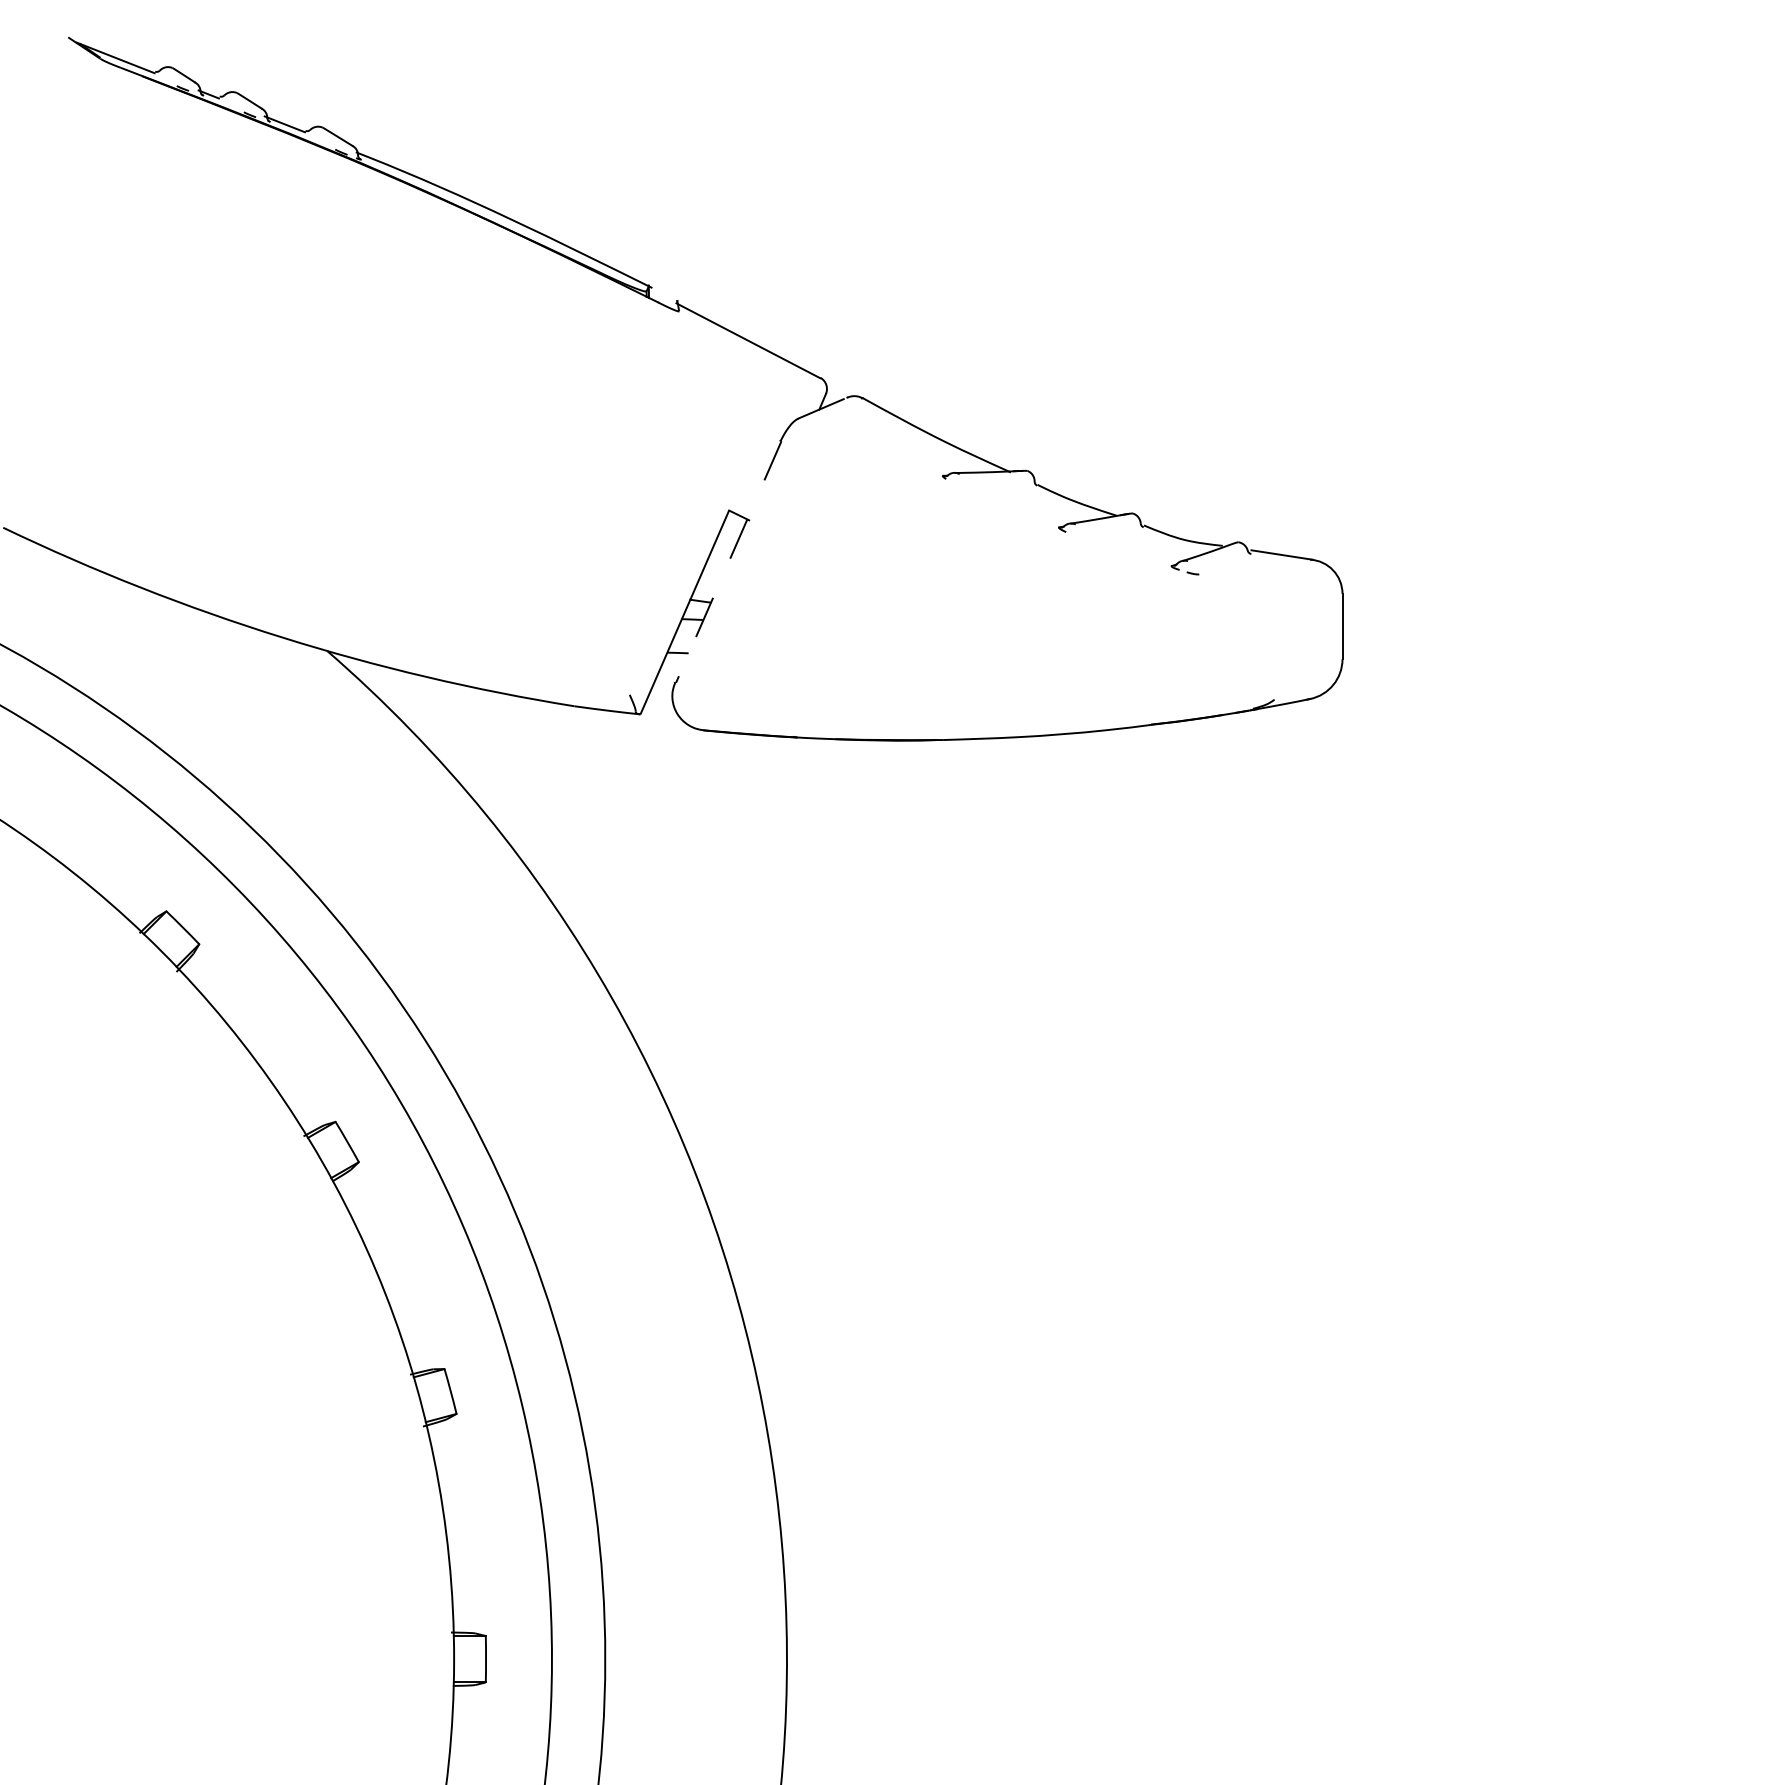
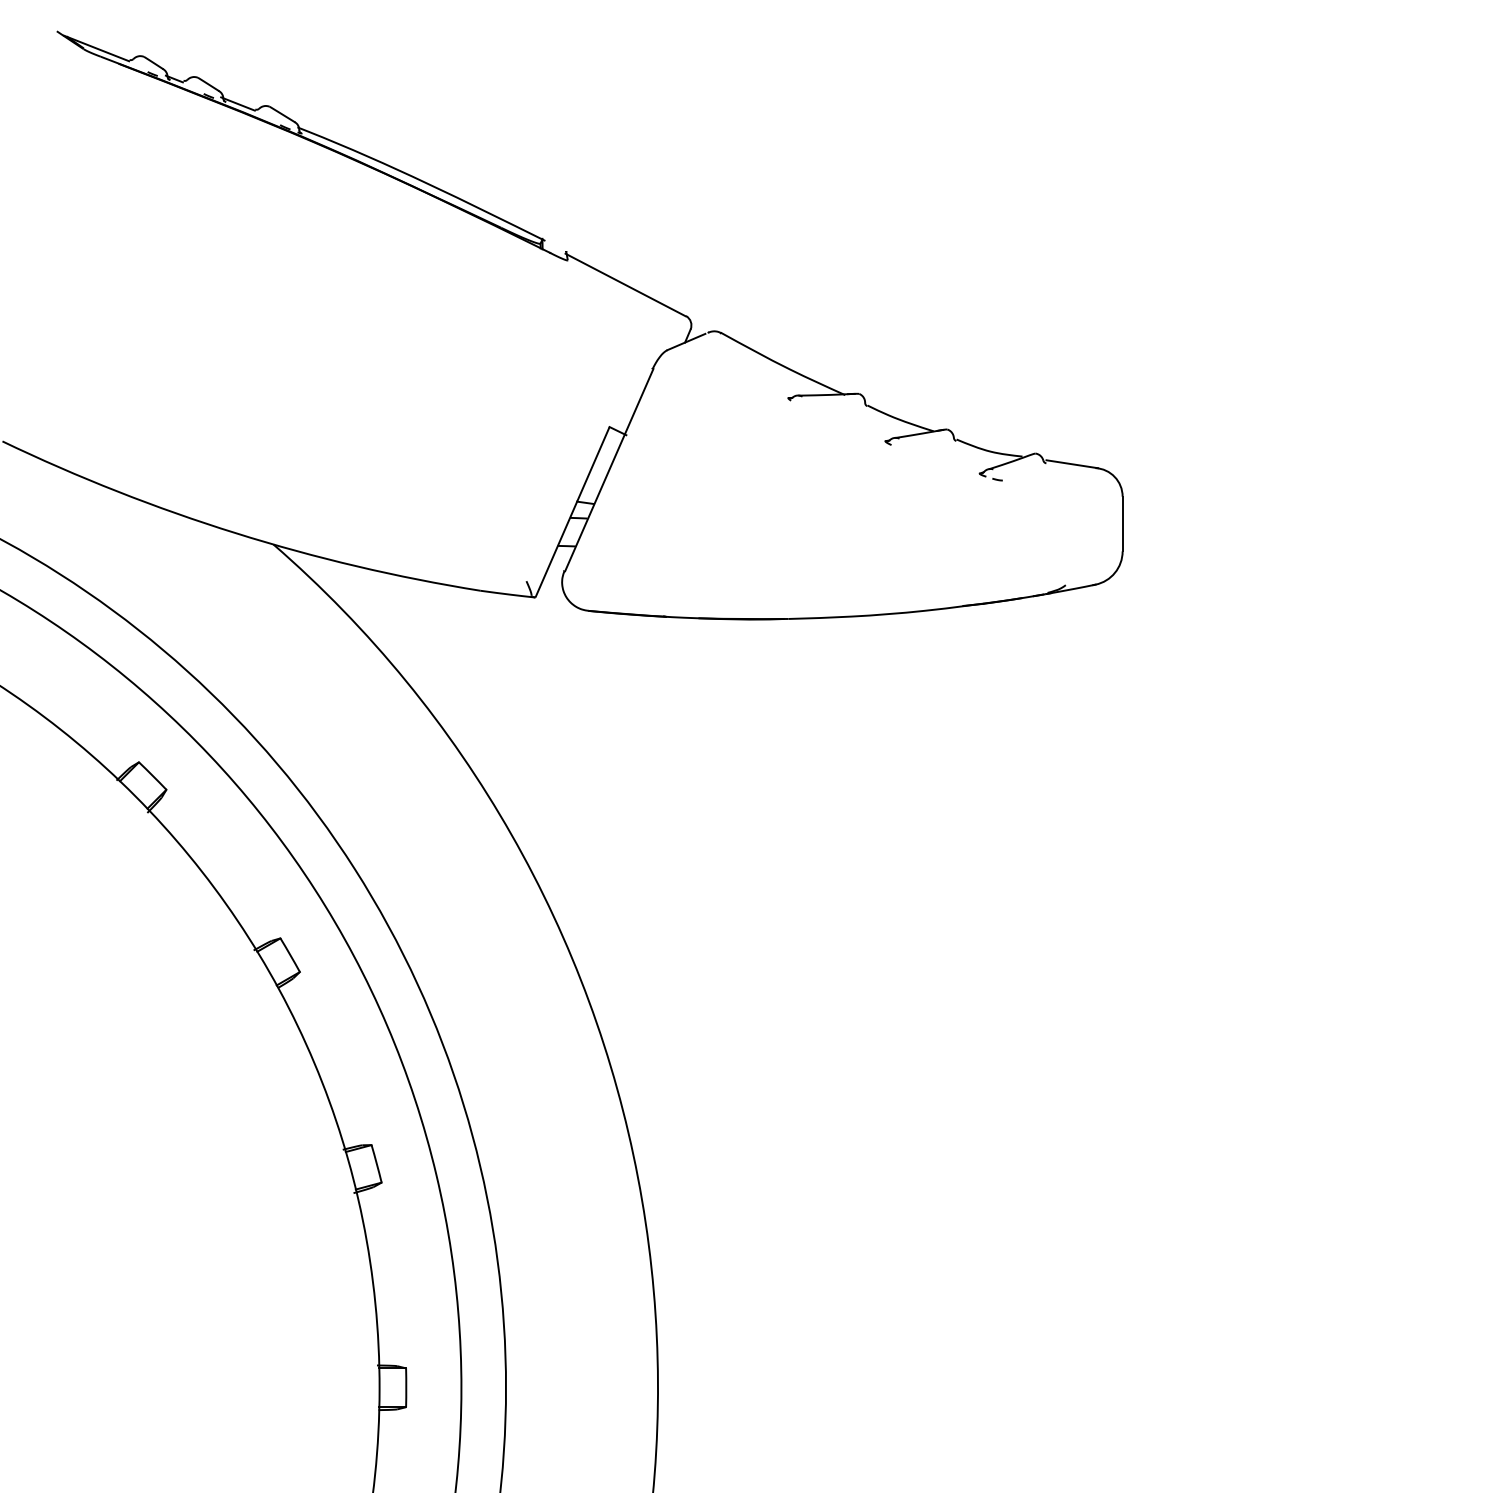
line: (728, 562) -> (609, 470), dashed -> solid

